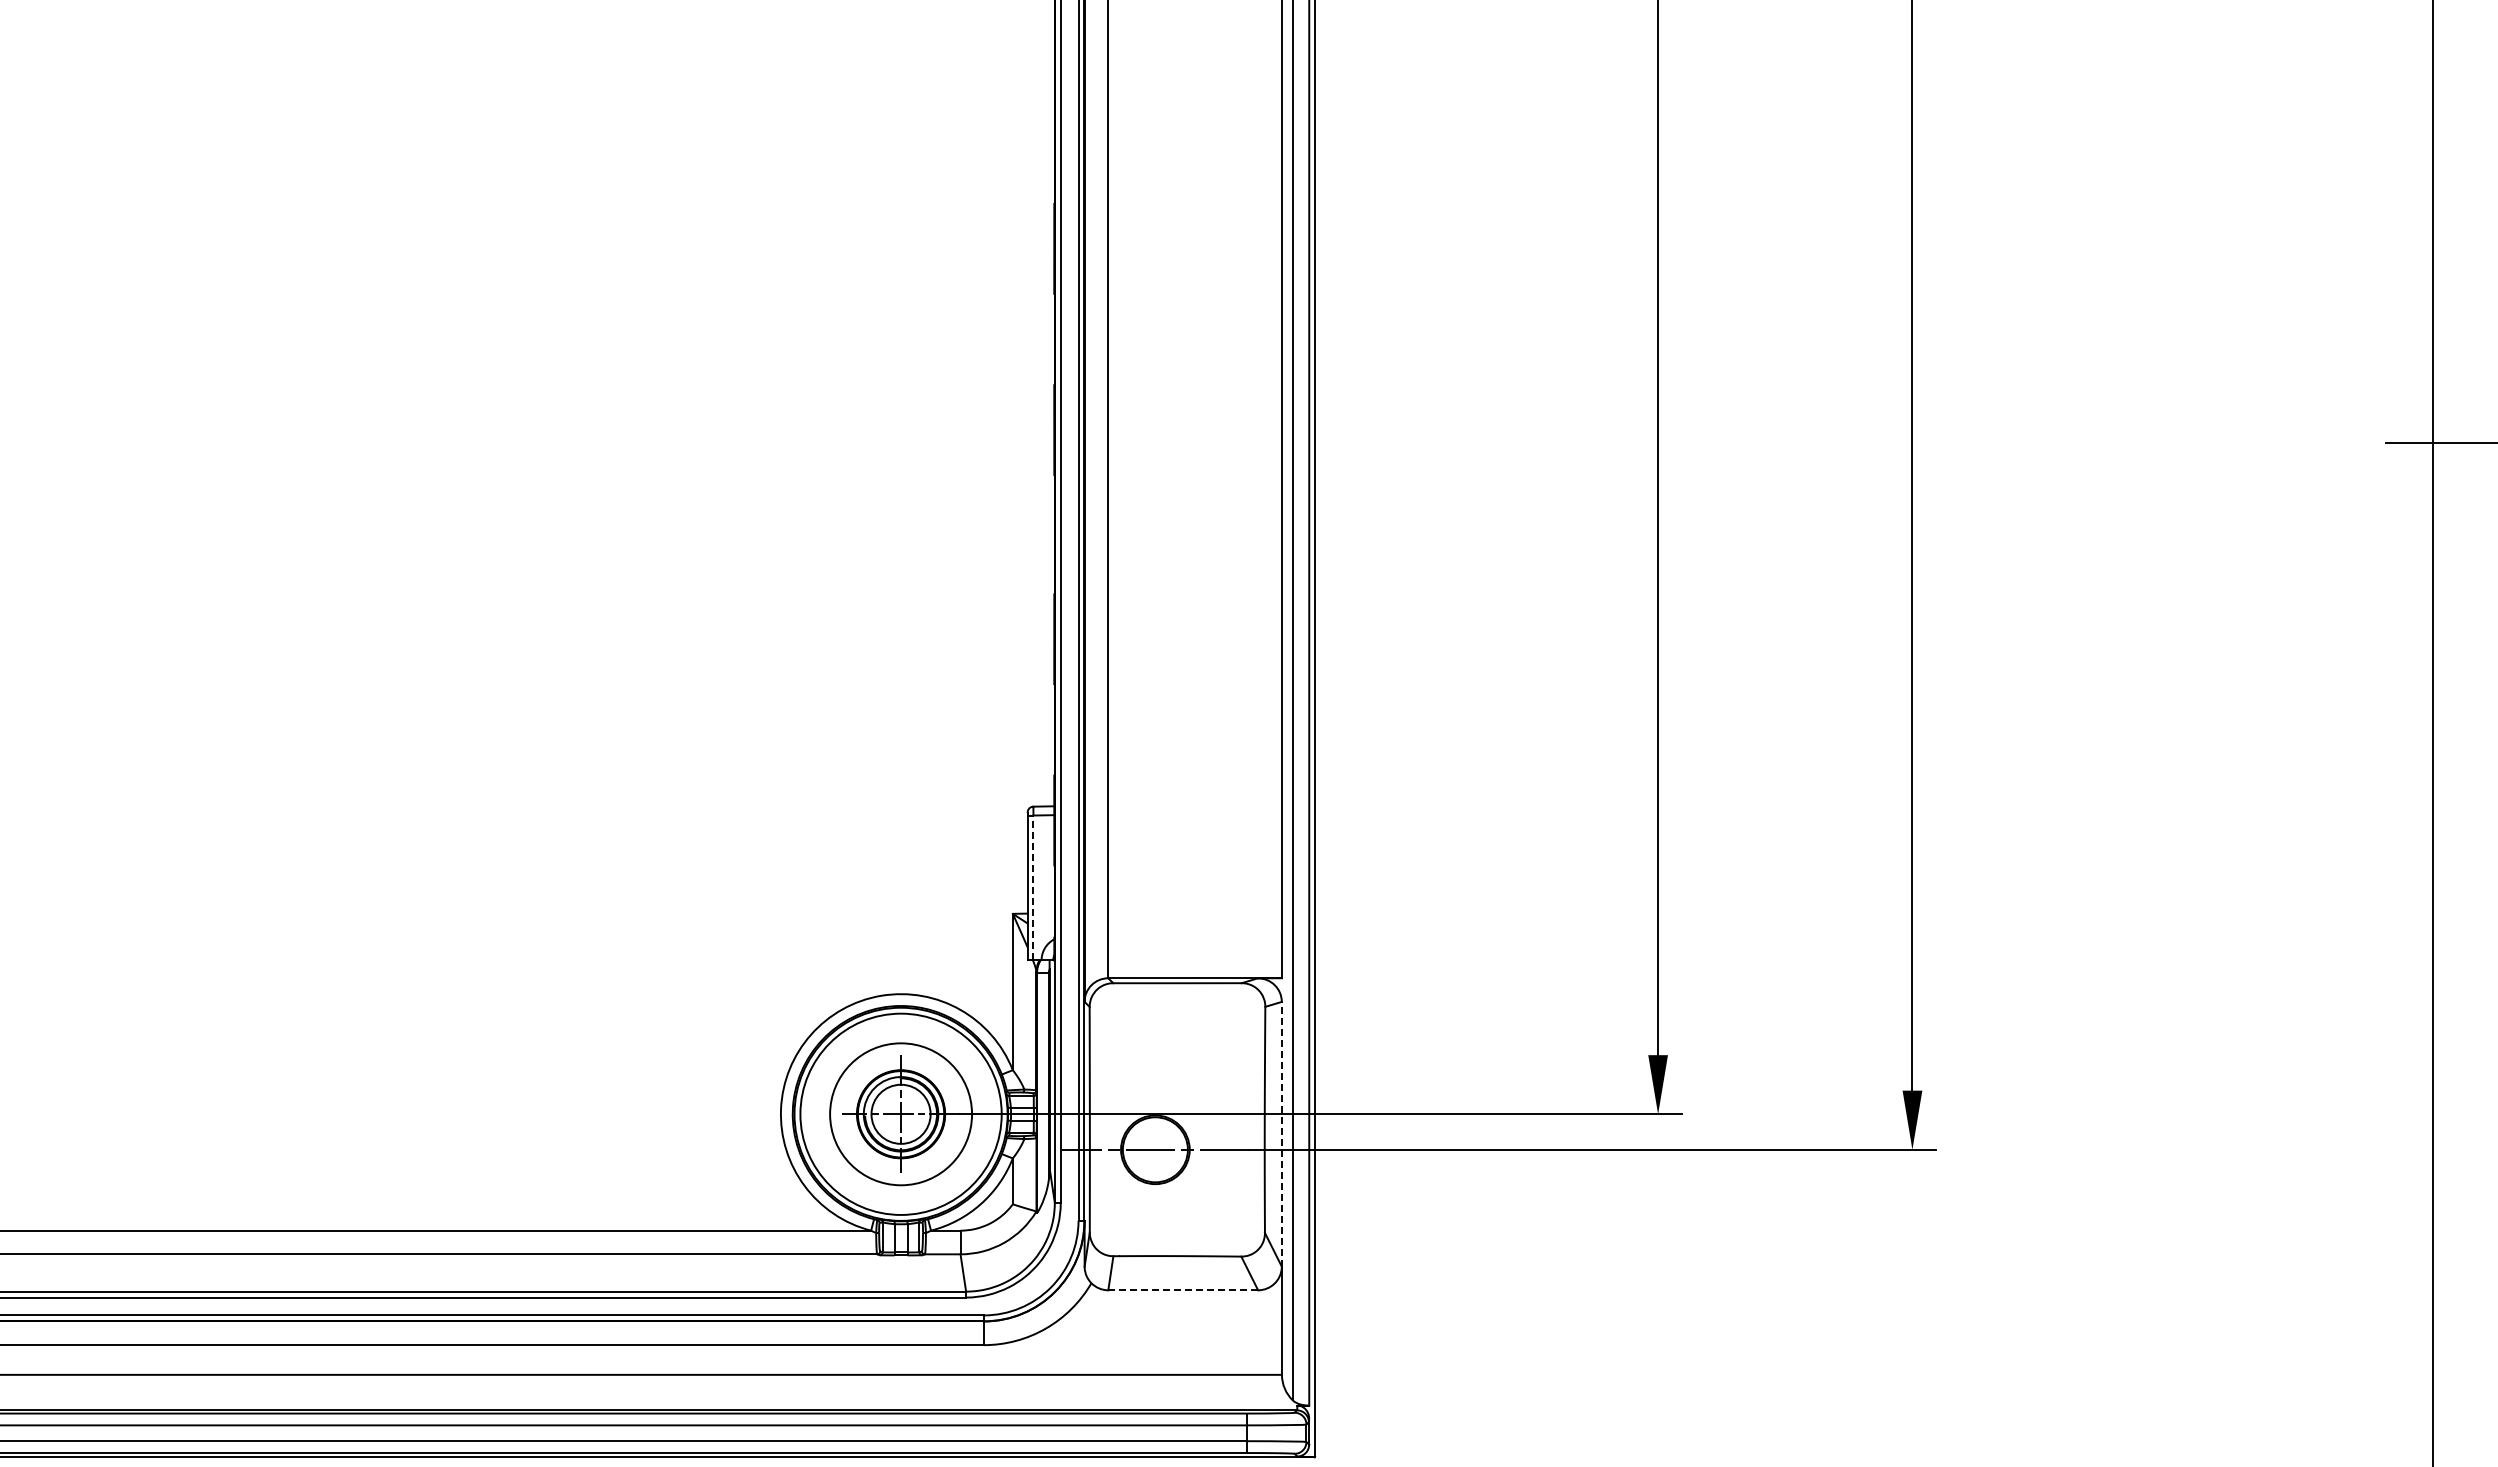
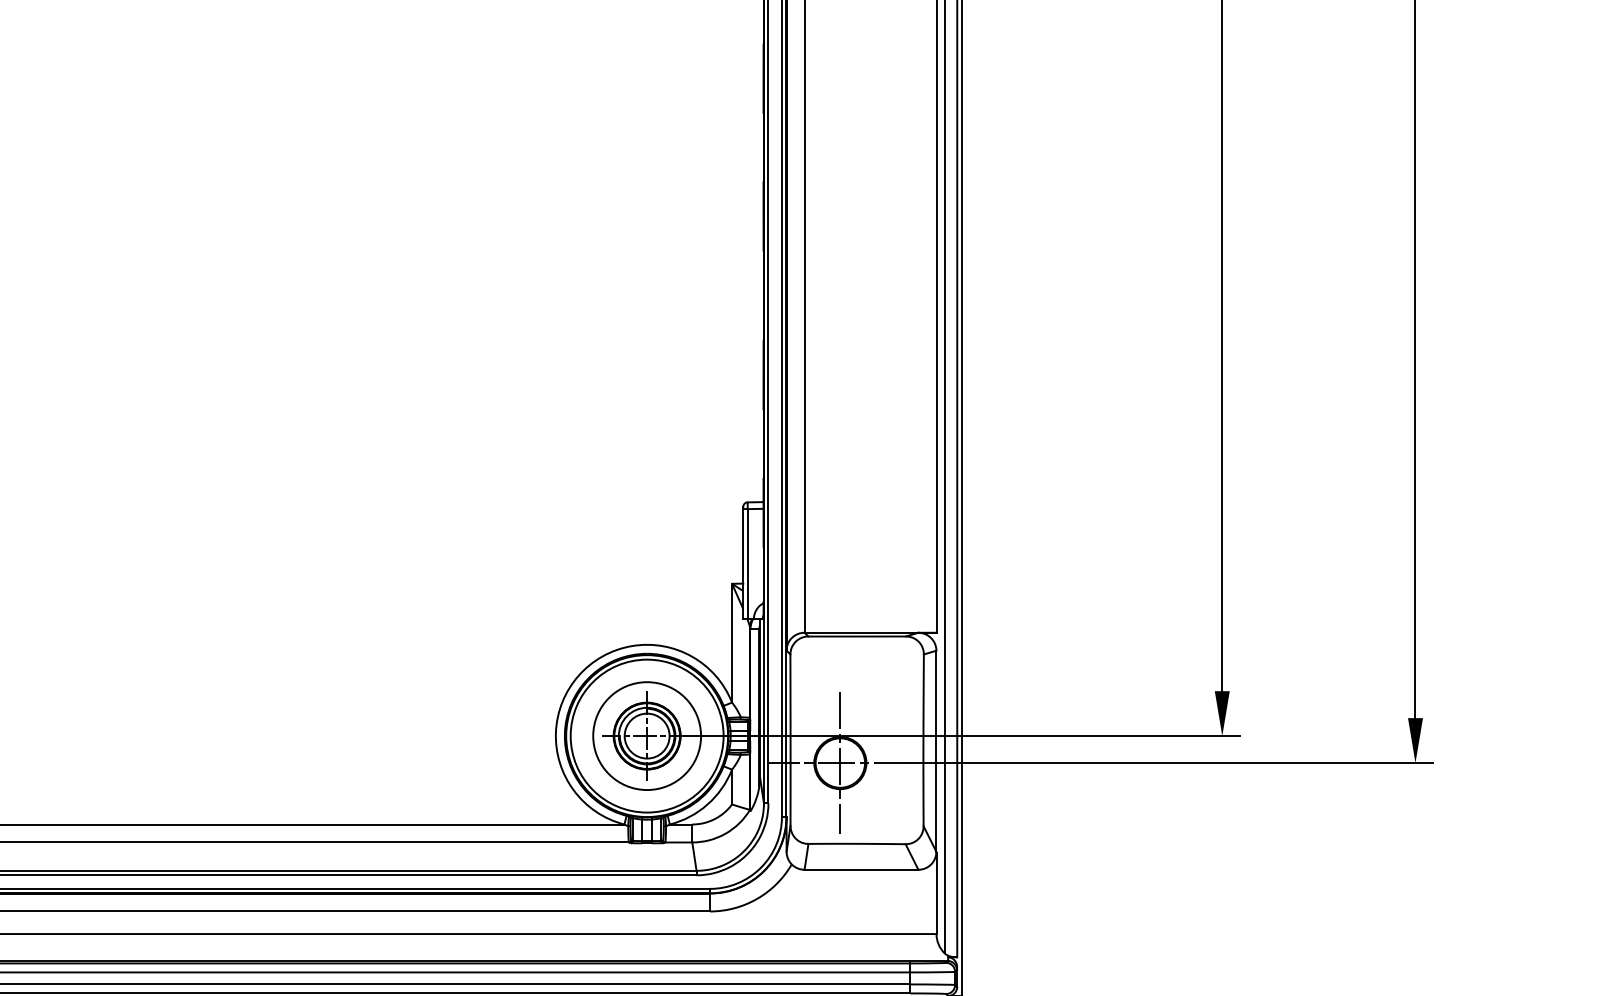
line: (1033, 887) -> (747, 563), dashed -> solid
line: (1281, 1133) -> (936, 750), dashed -> solid
line: (1155, 1149) -> (840, 762), added
line: (1183, 1290) -> (861, 869), dashed -> solid

